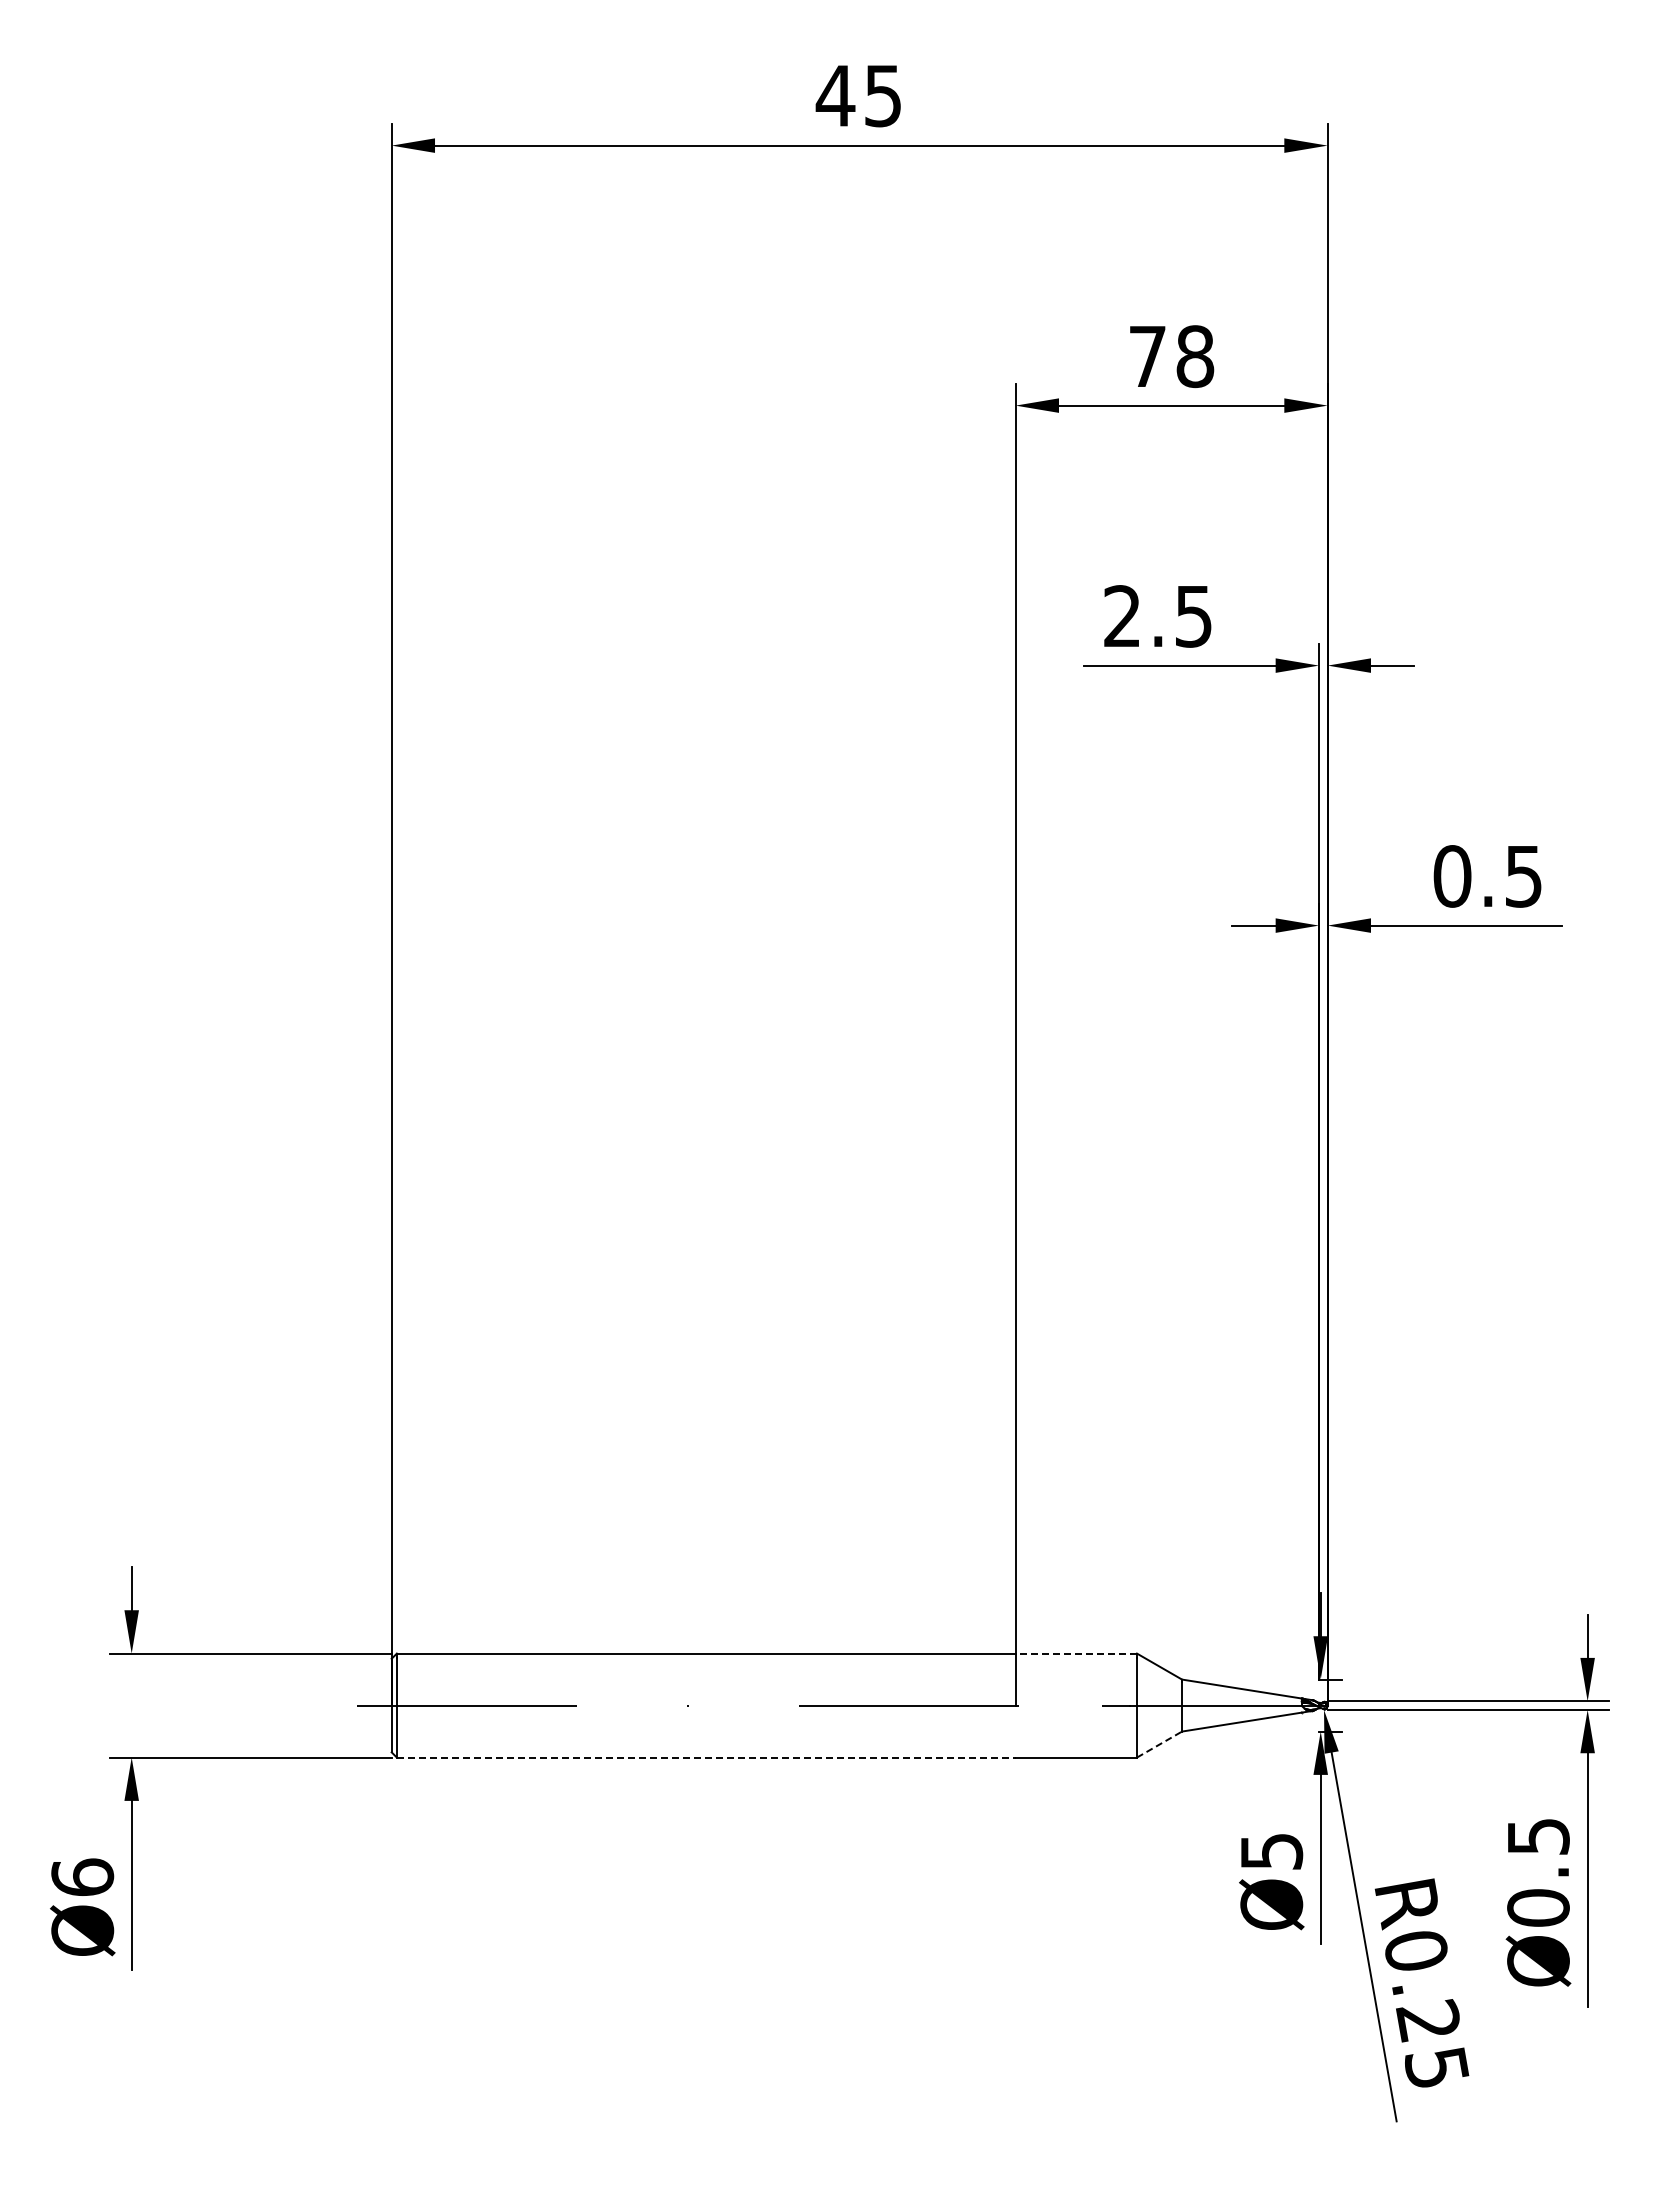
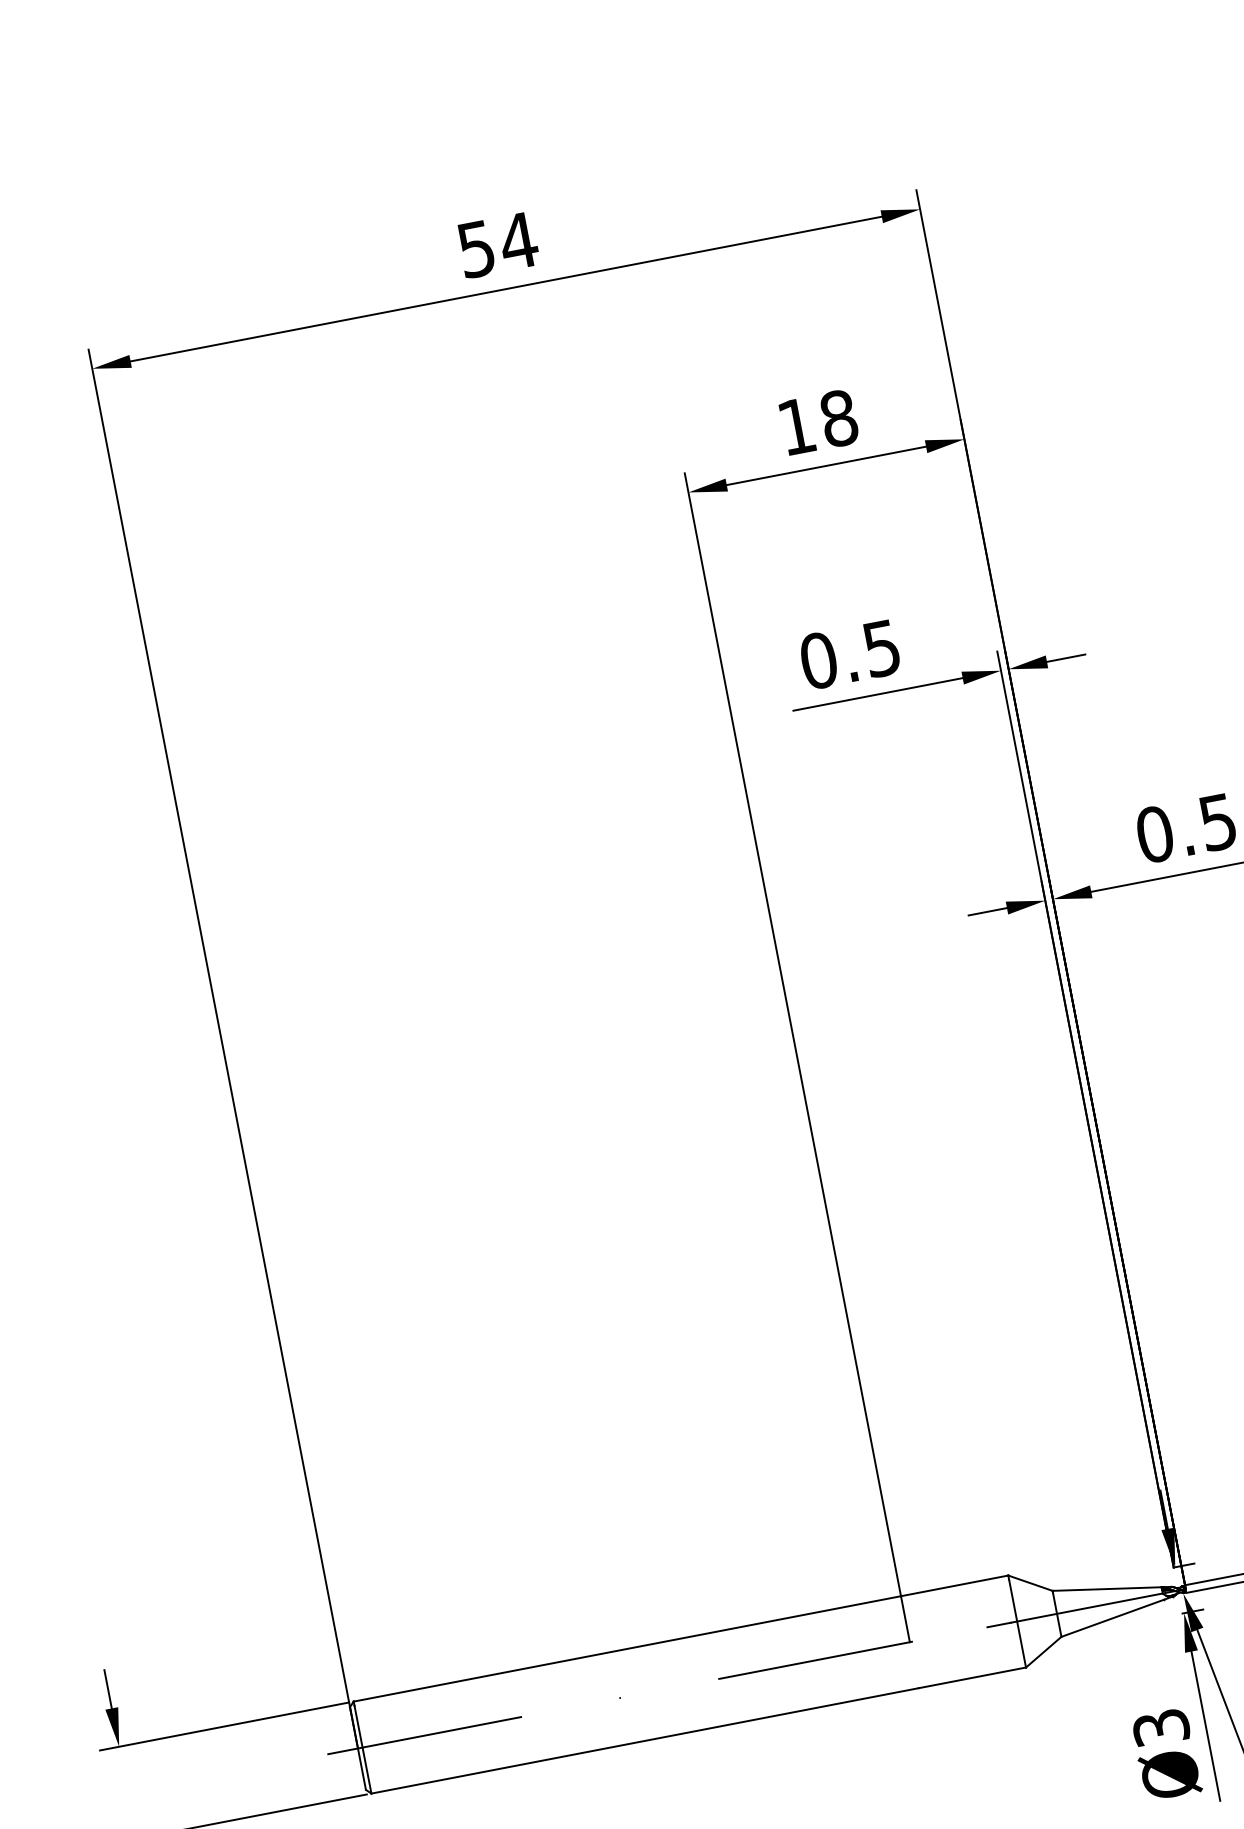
text: (859, 96) -> (497, 245), 45 -> 54
text: (1147, 356) -> (796, 426), 78 -> 18
text: (1122, 616) -> (818, 660), 2.5 -> 0.5
line: (1076, 1653) -> (954, 1585), dashed -> solid
line: (1159, 1744) -> (1043, 1652), dashed -> solid
line: (706, 1757) -> (645, 1740), dashed -> solid
text: (1271, 1851) -> (1160, 1727), Ø5 -> Ø3

